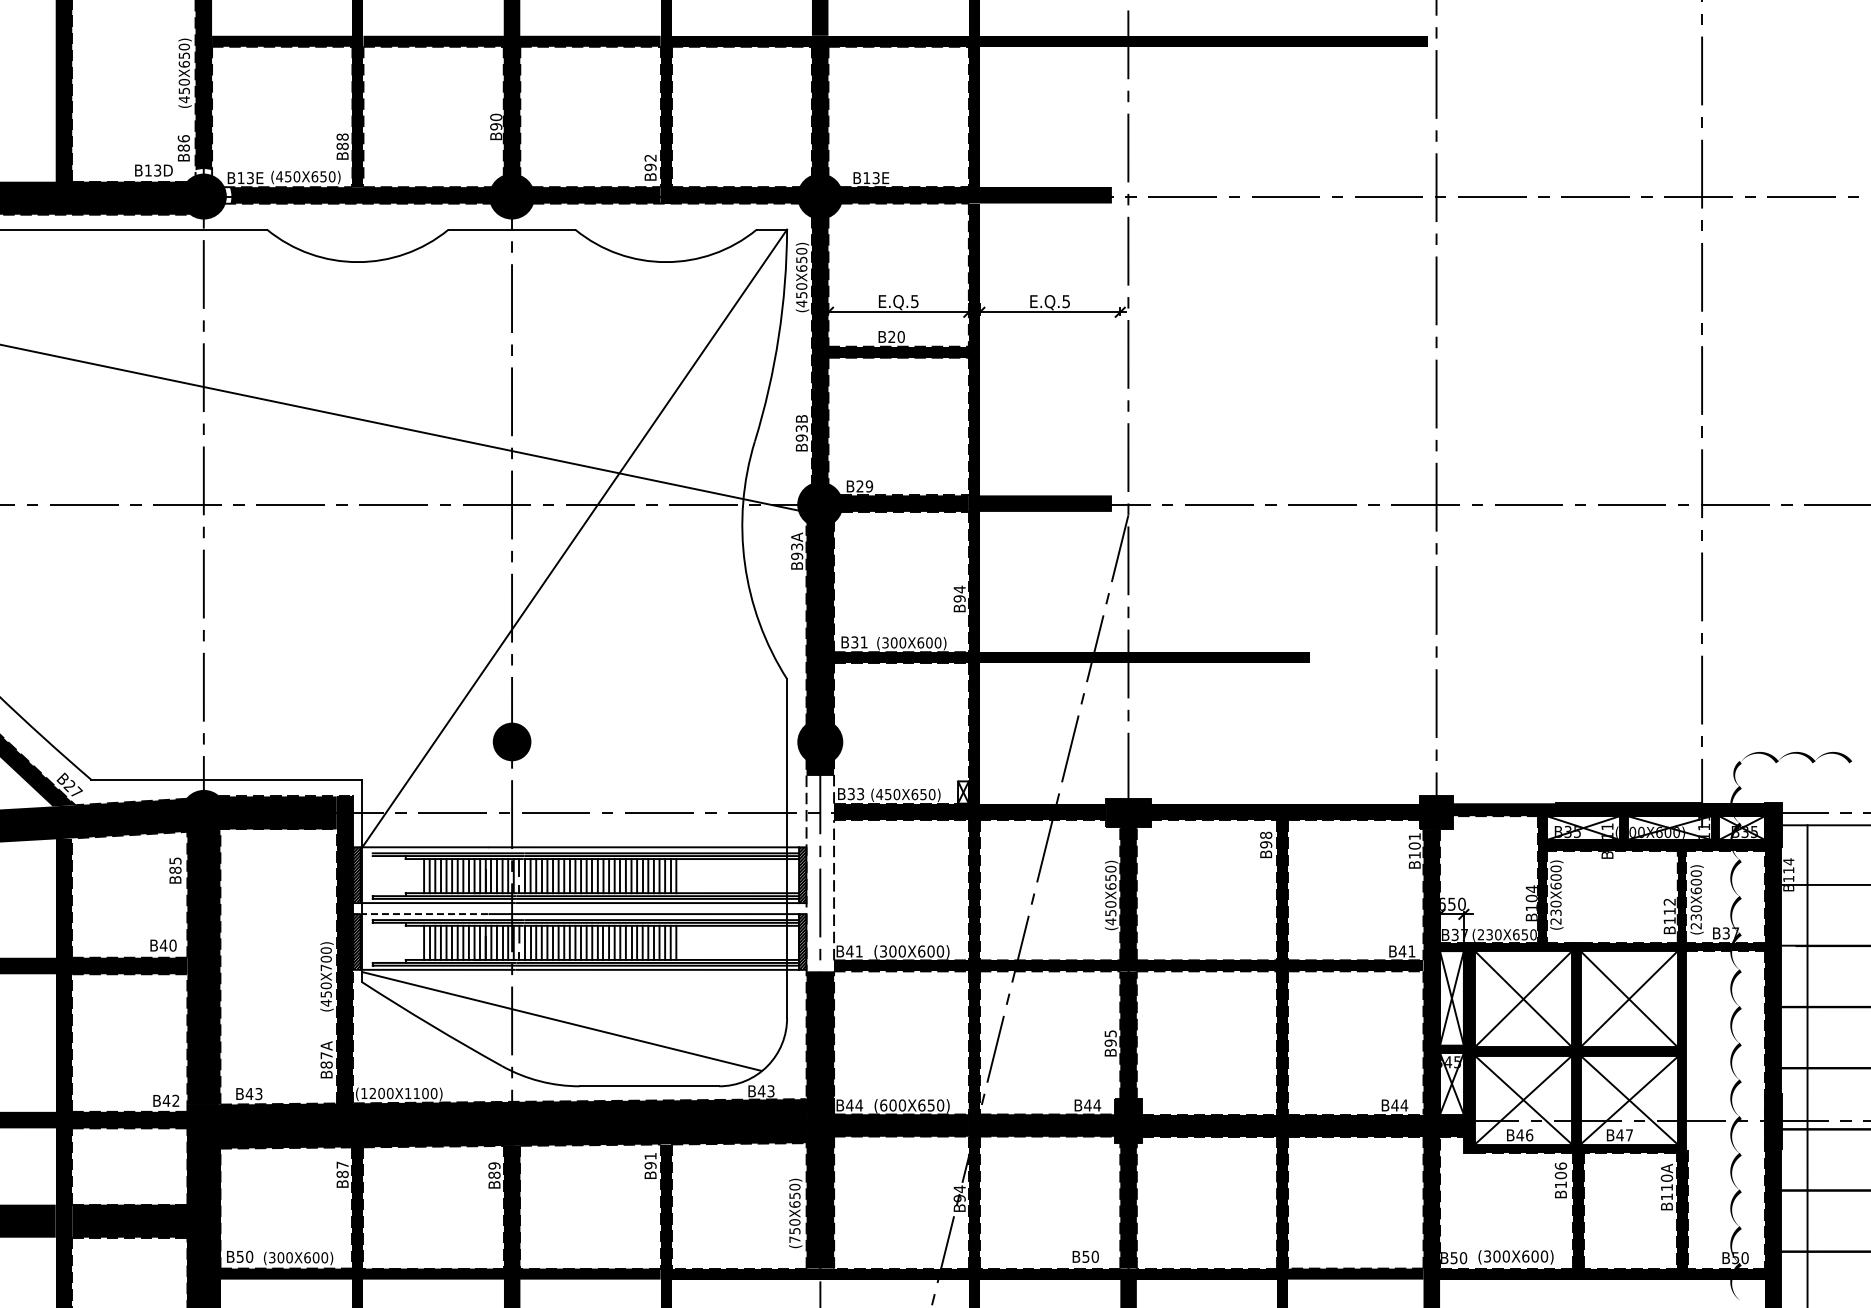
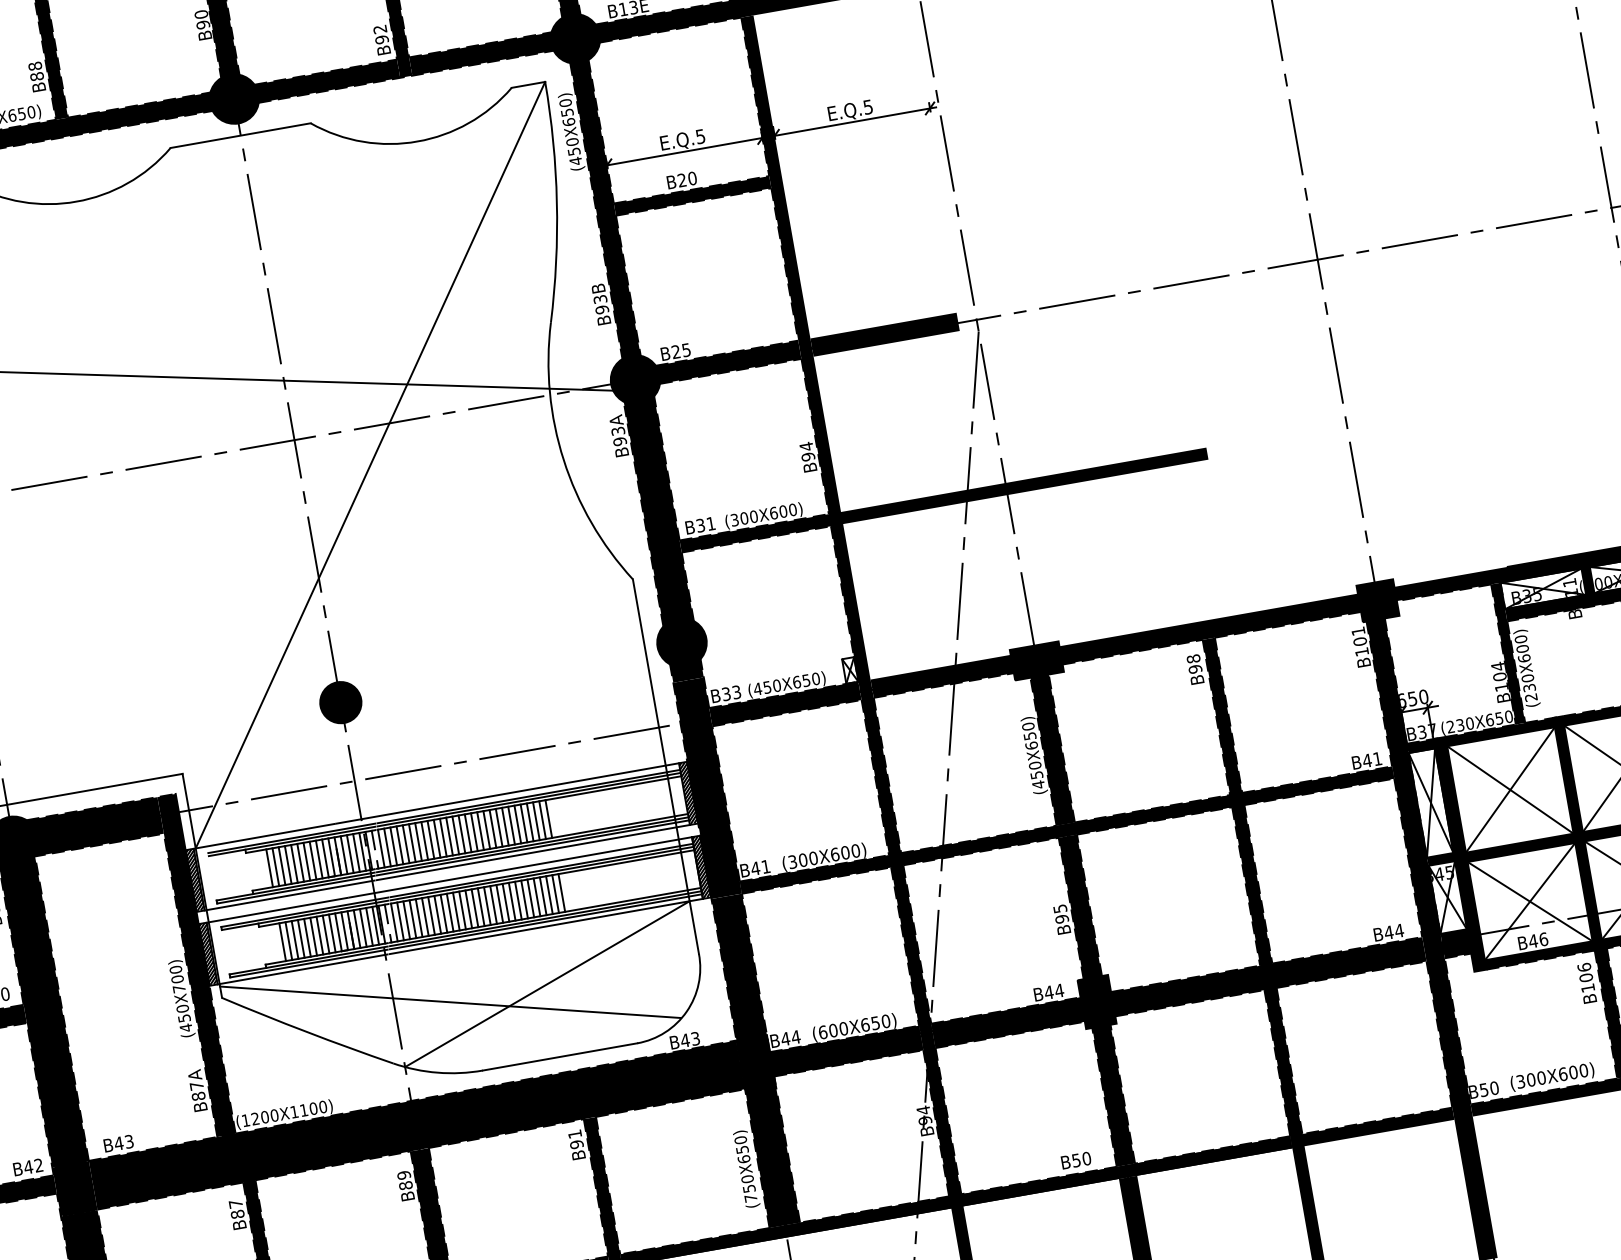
text: (869, 486) -> (686, 350), B29 -> B25
fill: (820, 873) -> (707, 788), added
line: (424, 914) -> (277, 910), dashed -> solid
line: (649, 1020) -> (547, 984), added

